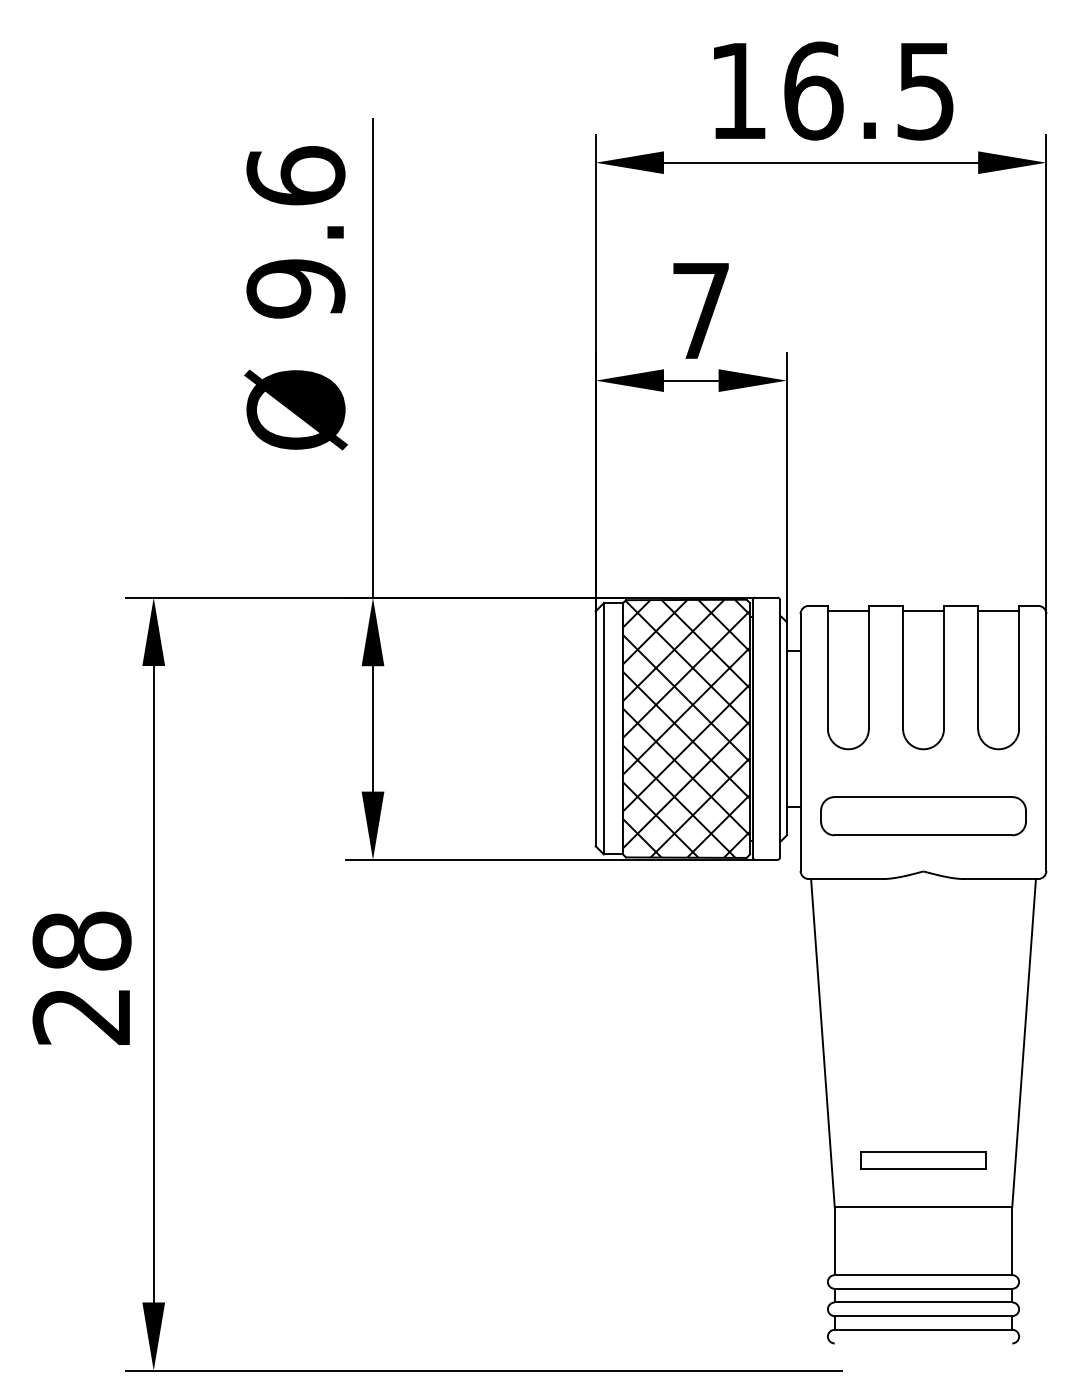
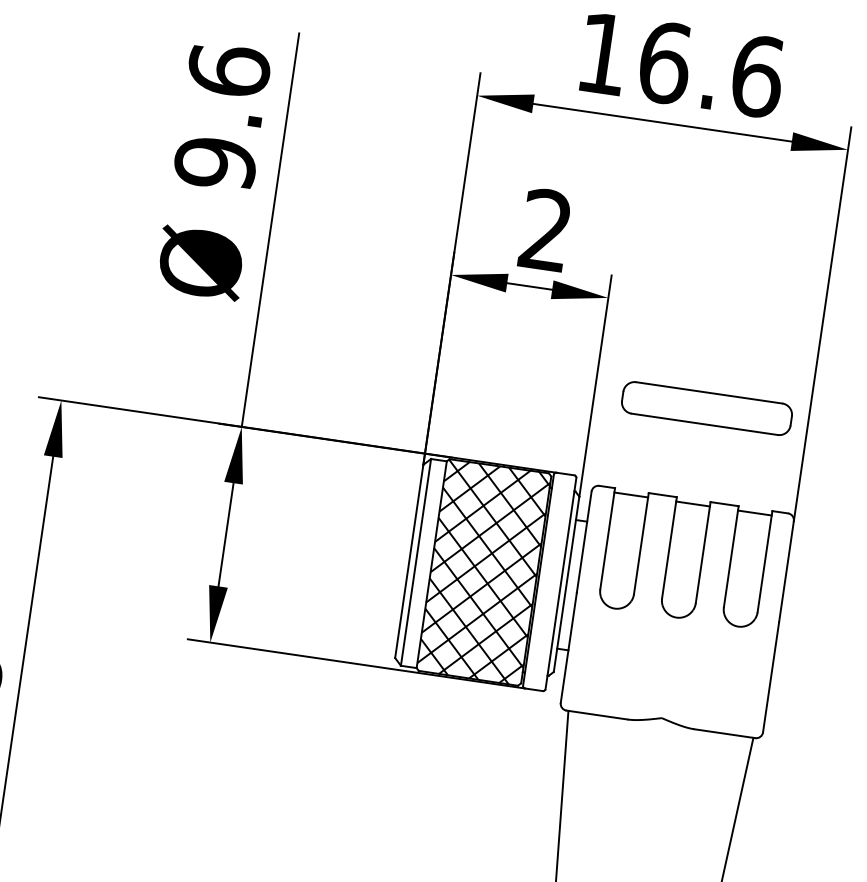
text: (926, 90) -> (758, 75), 16.5 -> 16.6
text: (700, 309) -> (545, 229), 7 -> 2
part: (923, 816) -> (706, 408), moved

